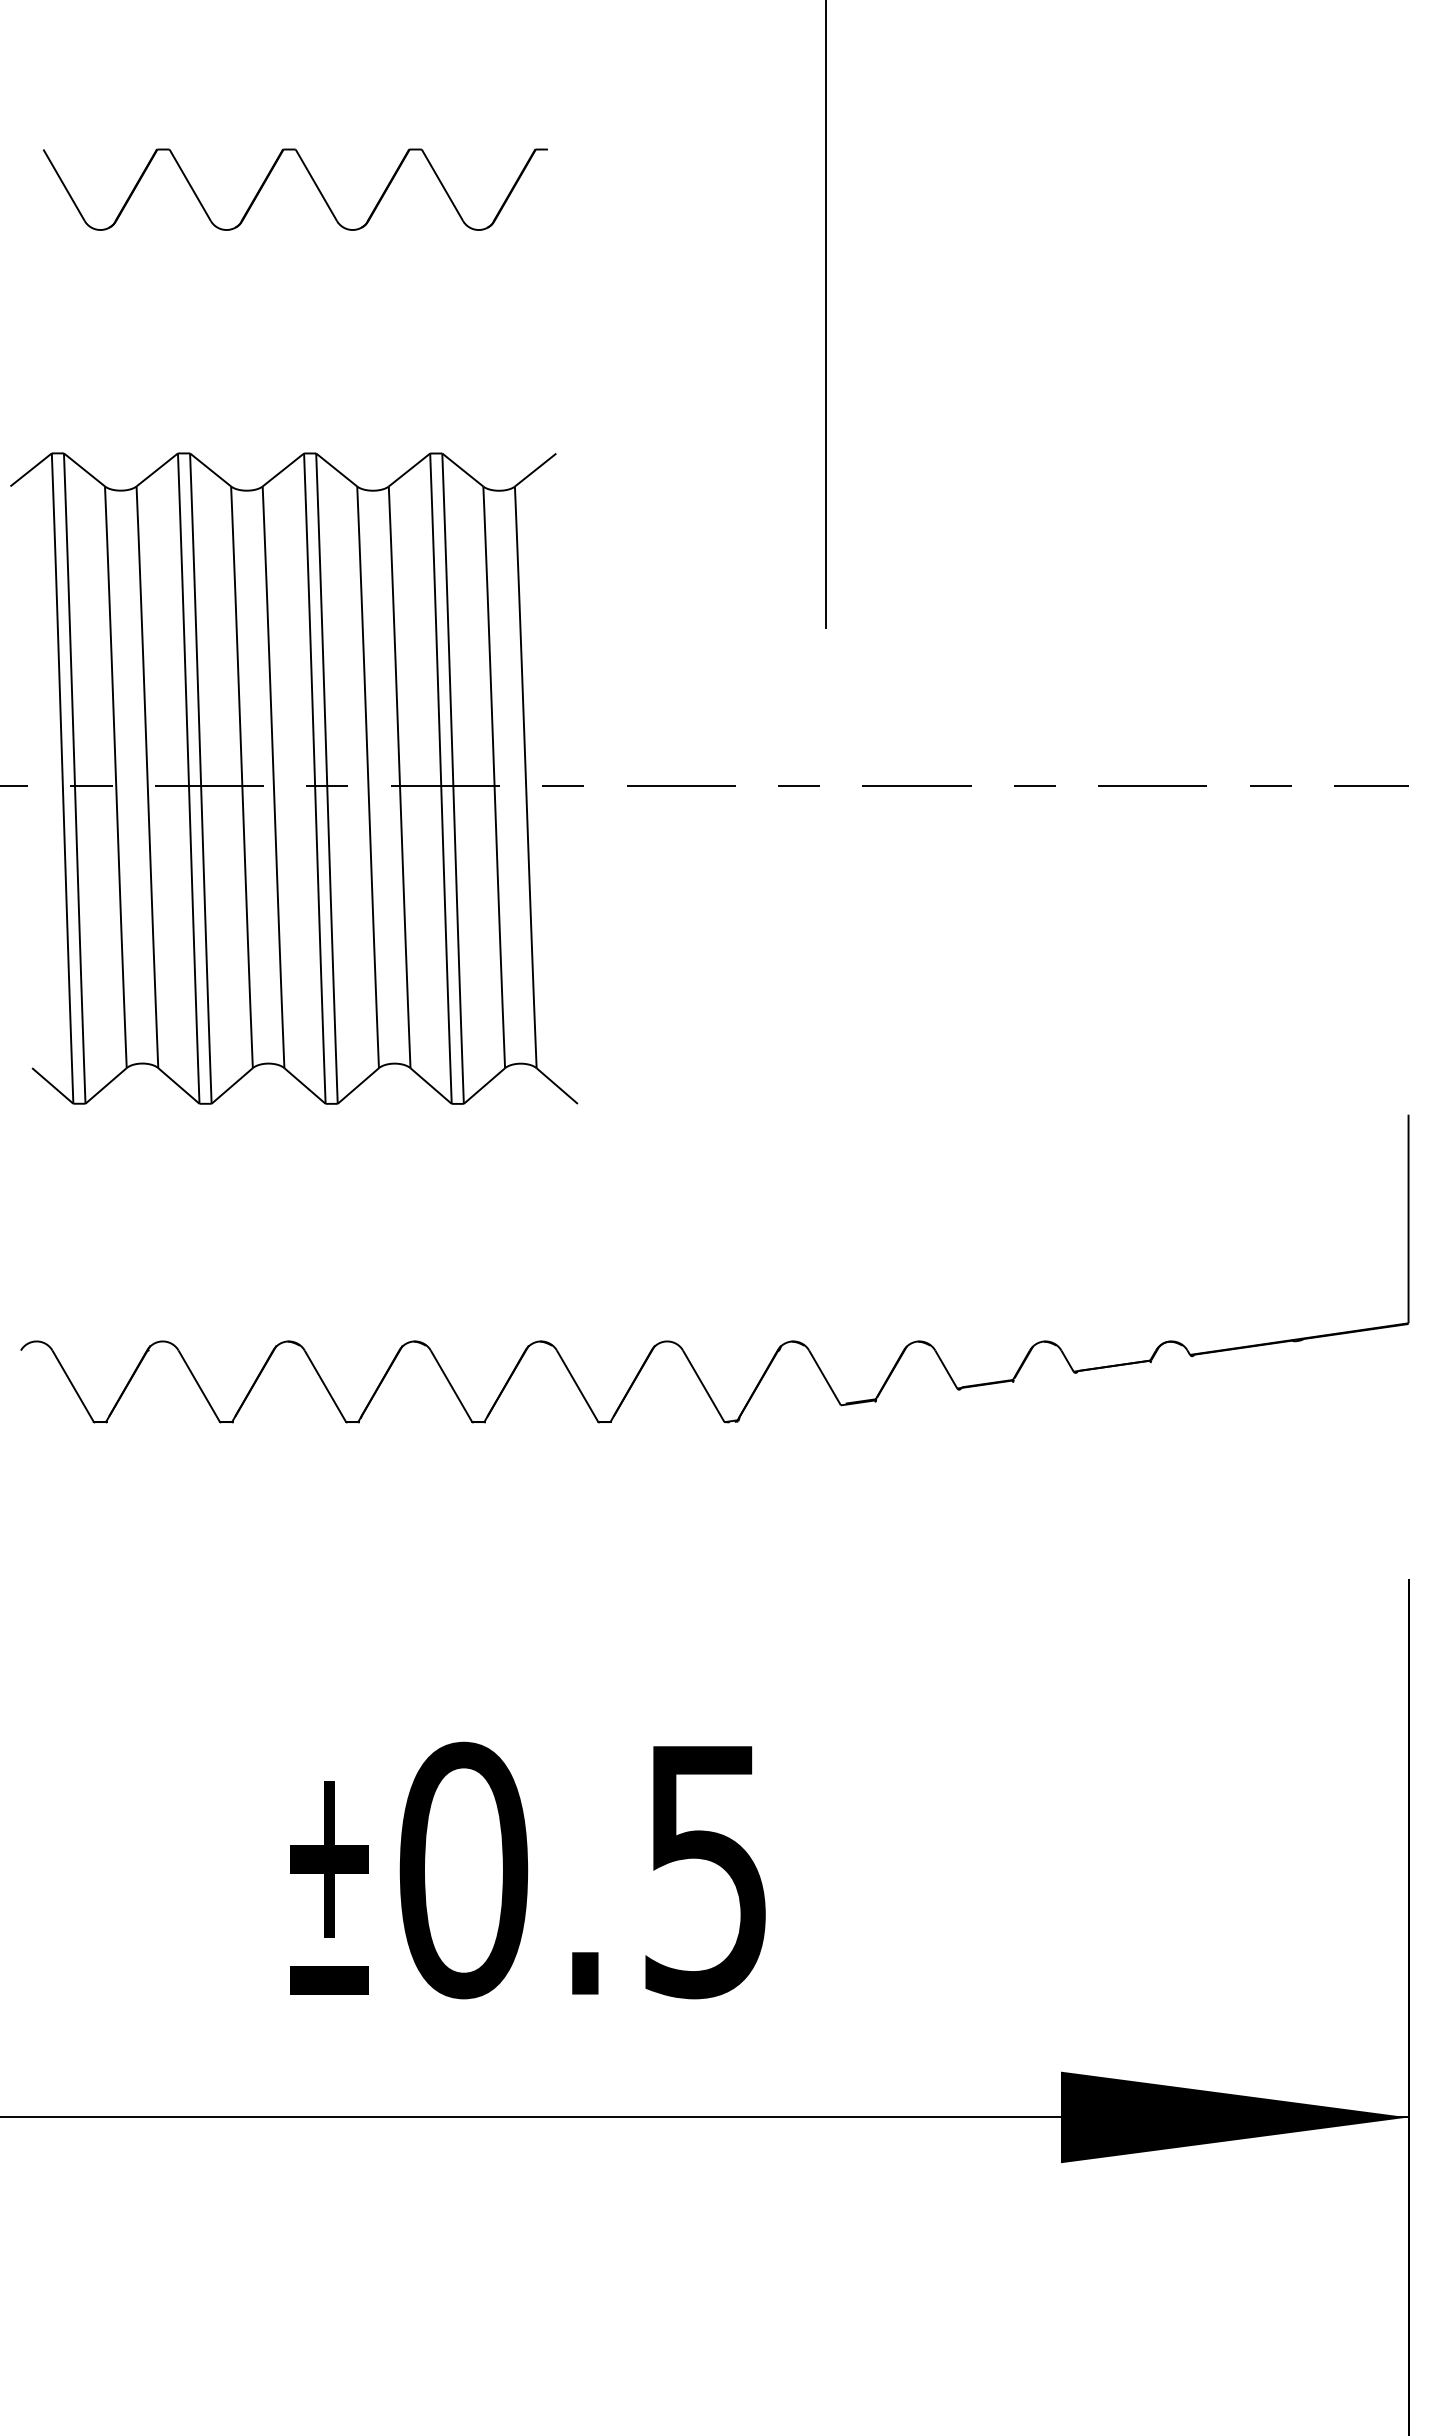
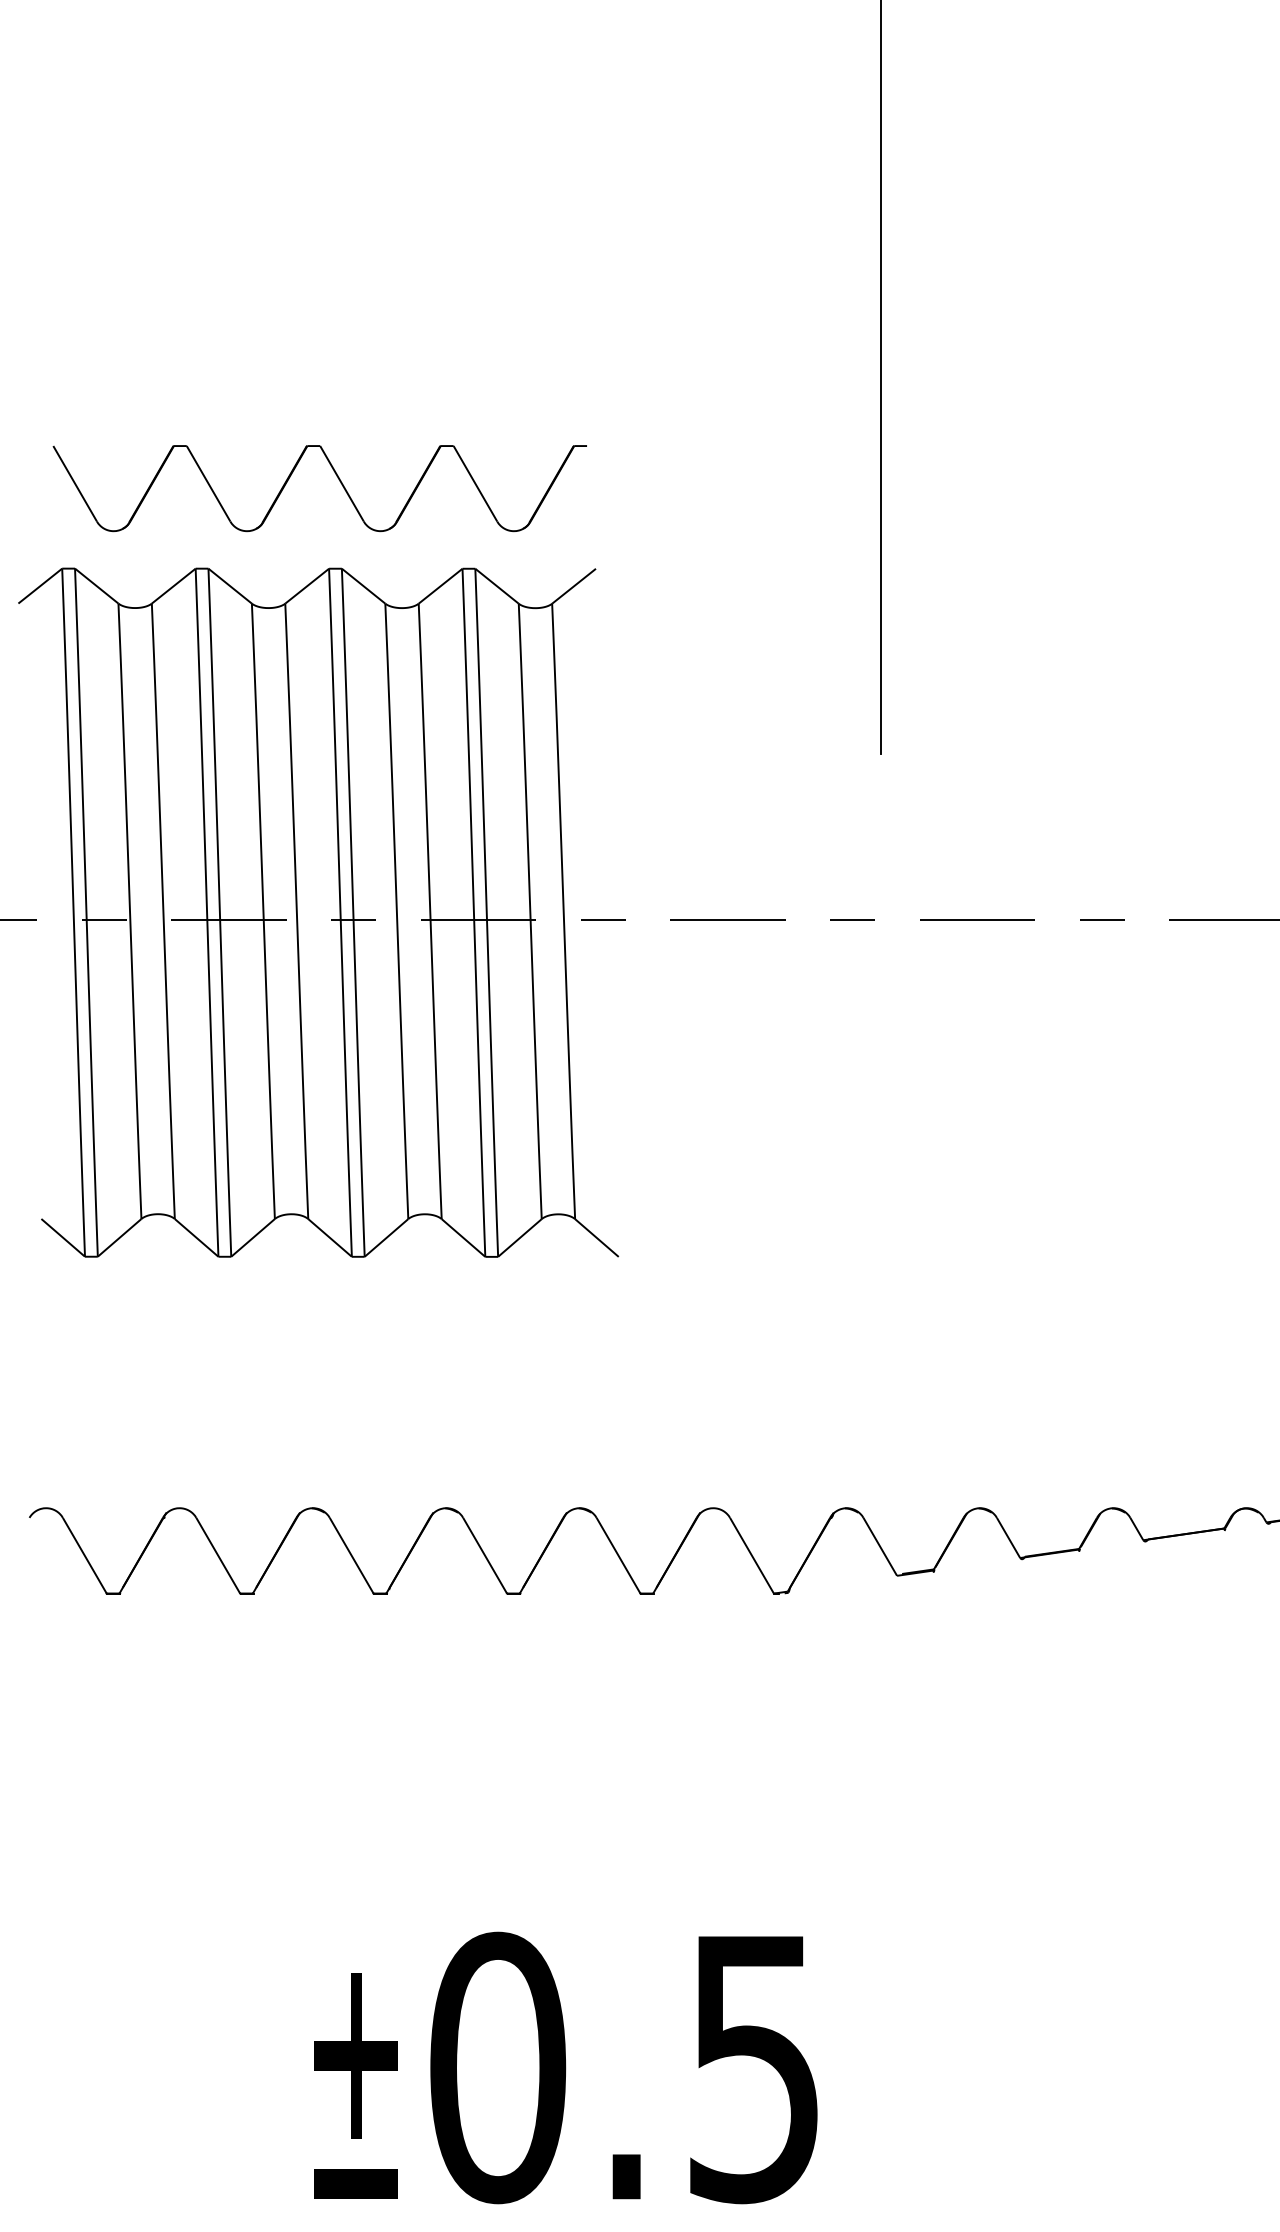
part: (311, 179) -> (336, 477), moved

